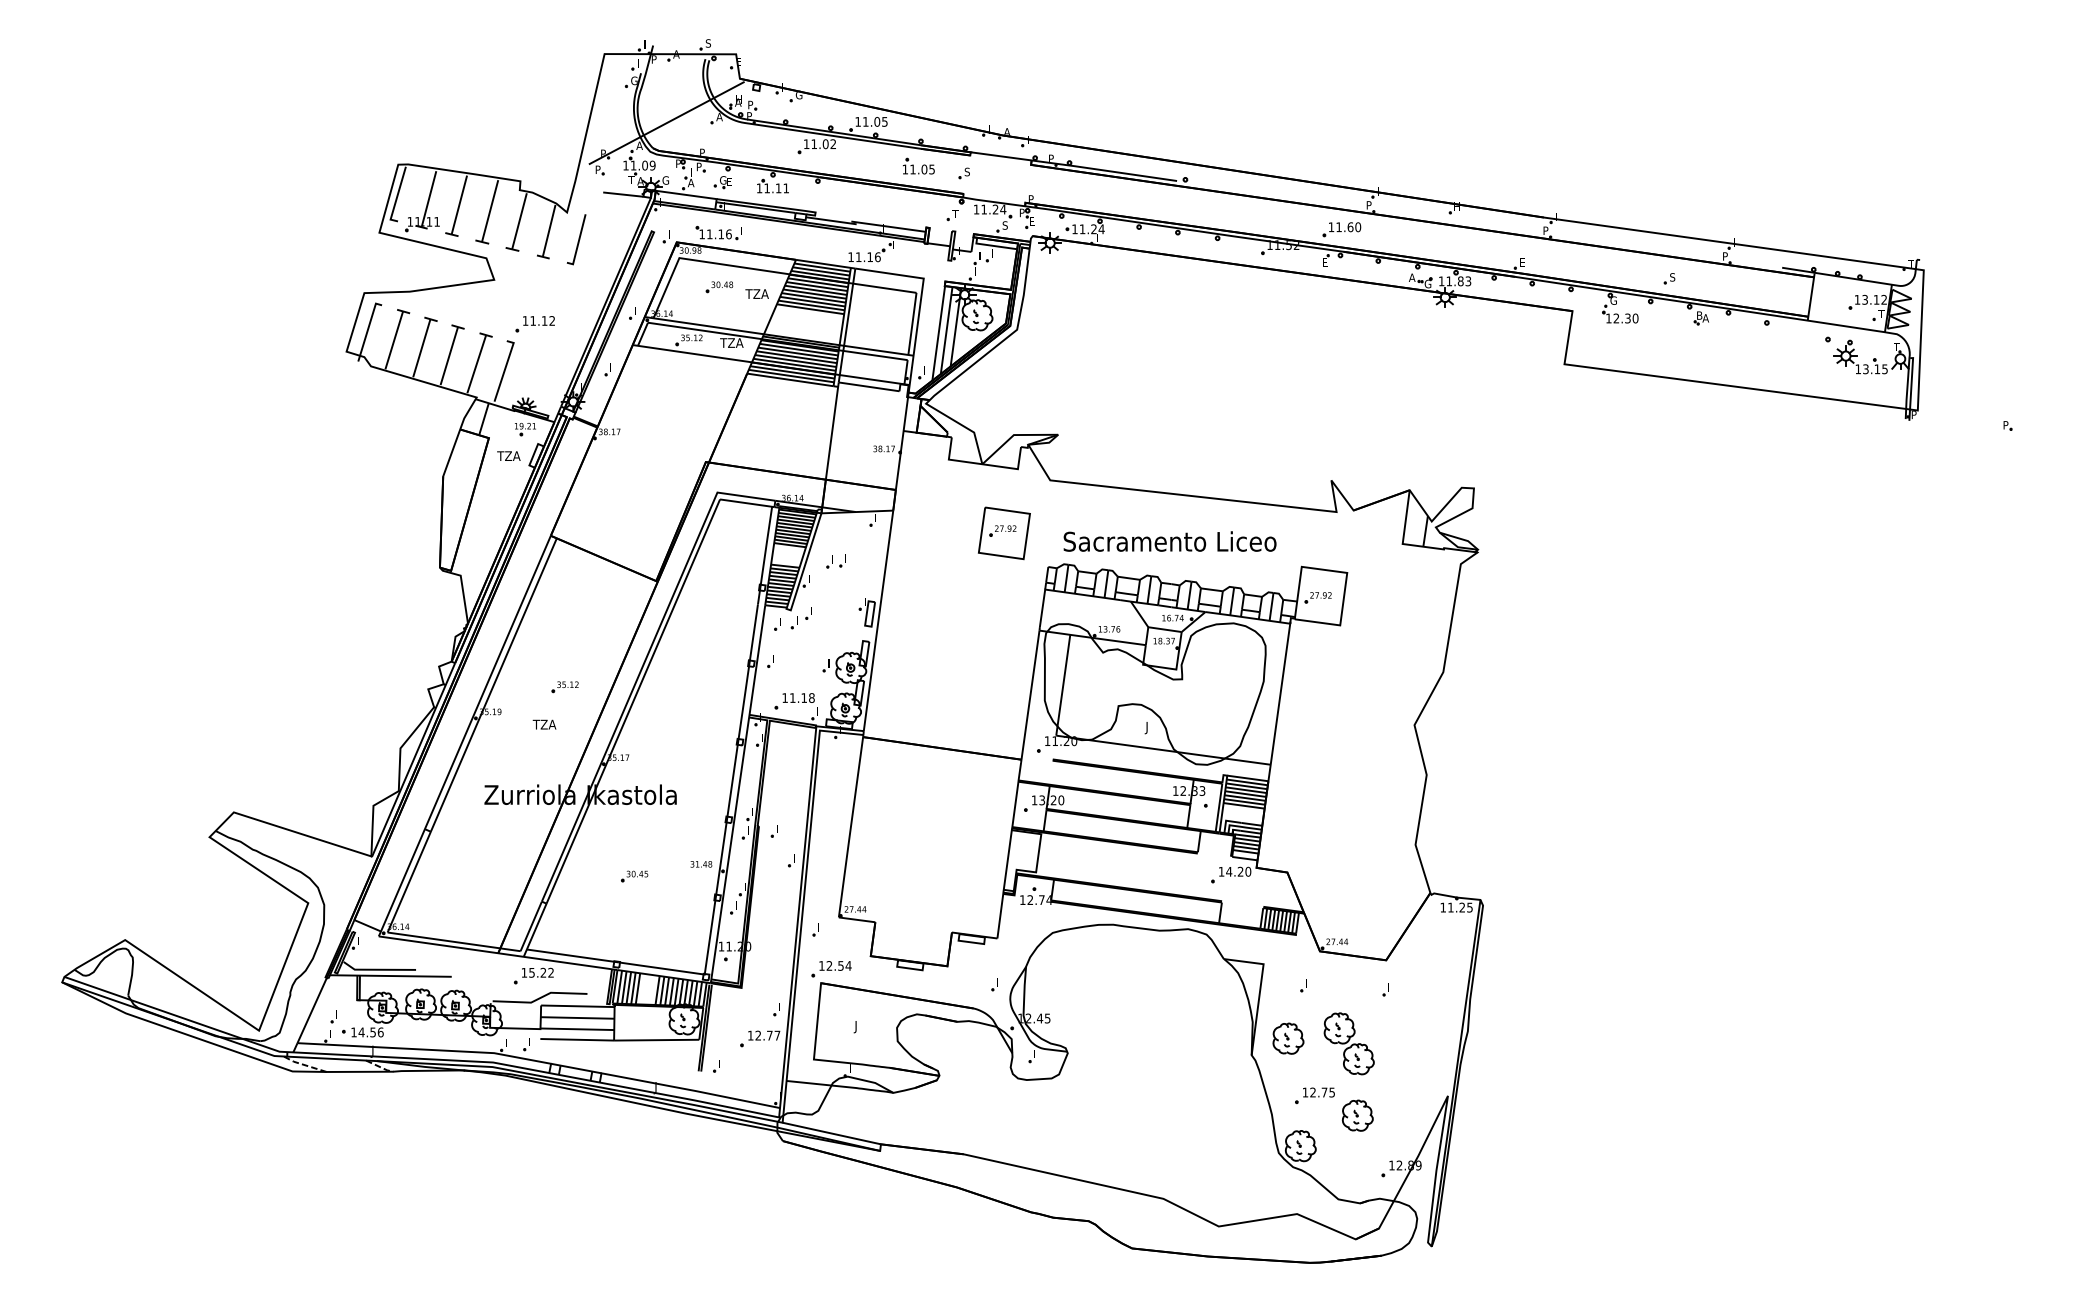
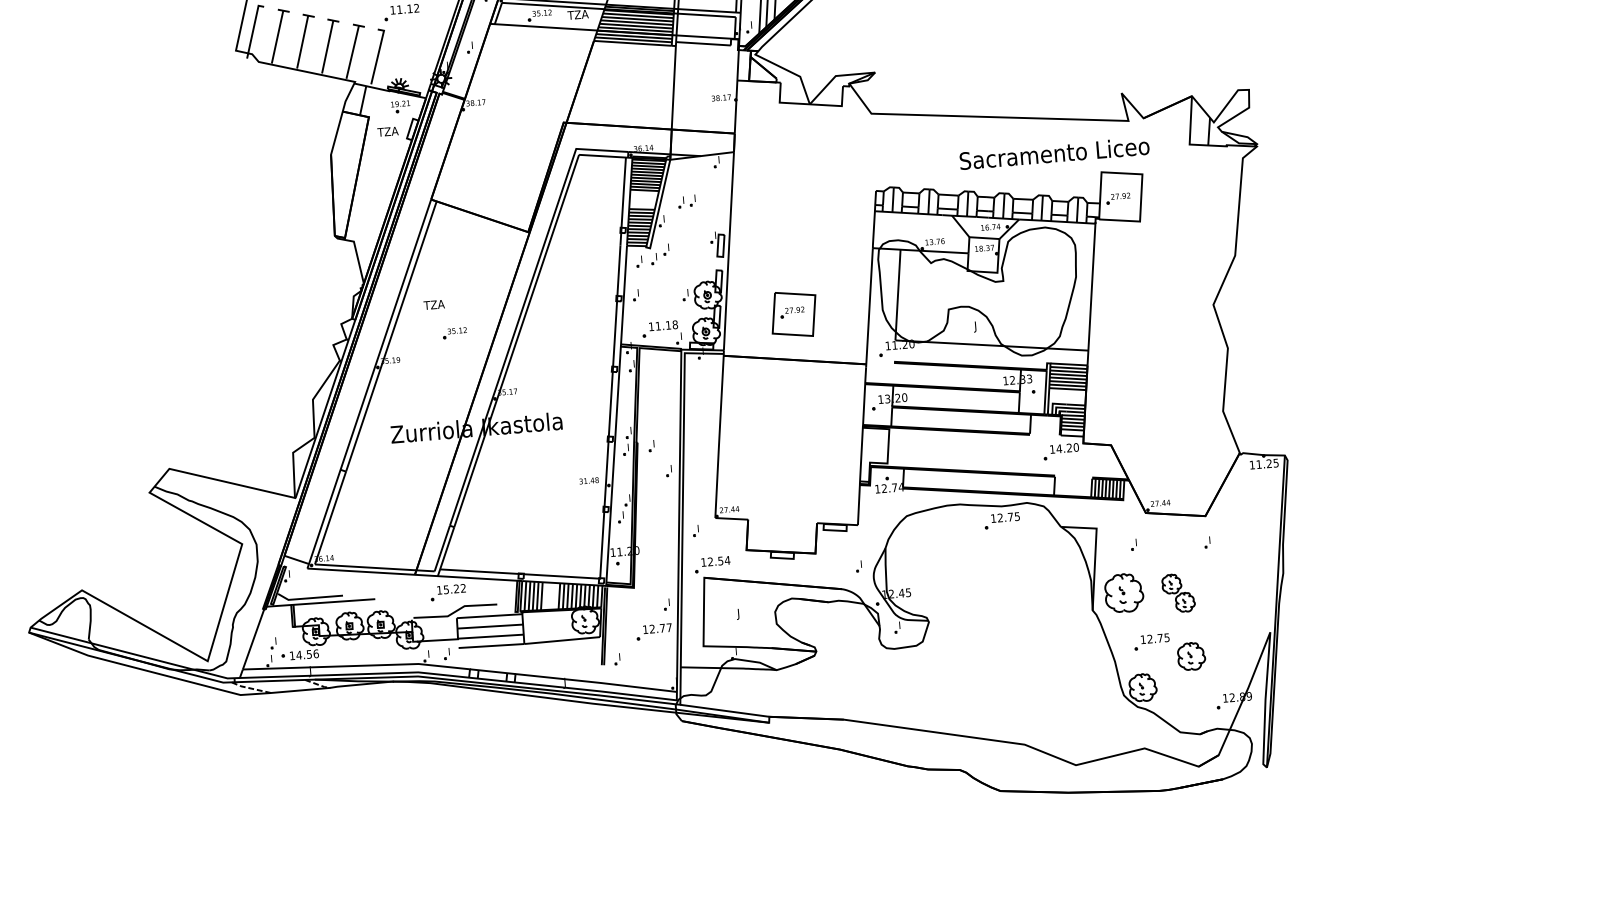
part: (1004, 533) -> (794, 314), moved
text: (1169, 541) -> (1054, 153), moved
text: (544, 724) -> (434, 304), moved
part: (634, 876) -> (530, 496), removed
part: (1158, 946) -> (1001, 520), added
part: (1288, 1038) -> (1124, 592), size x1.4
part: (1348, 1043) -> (1177, 592), size x0.7

